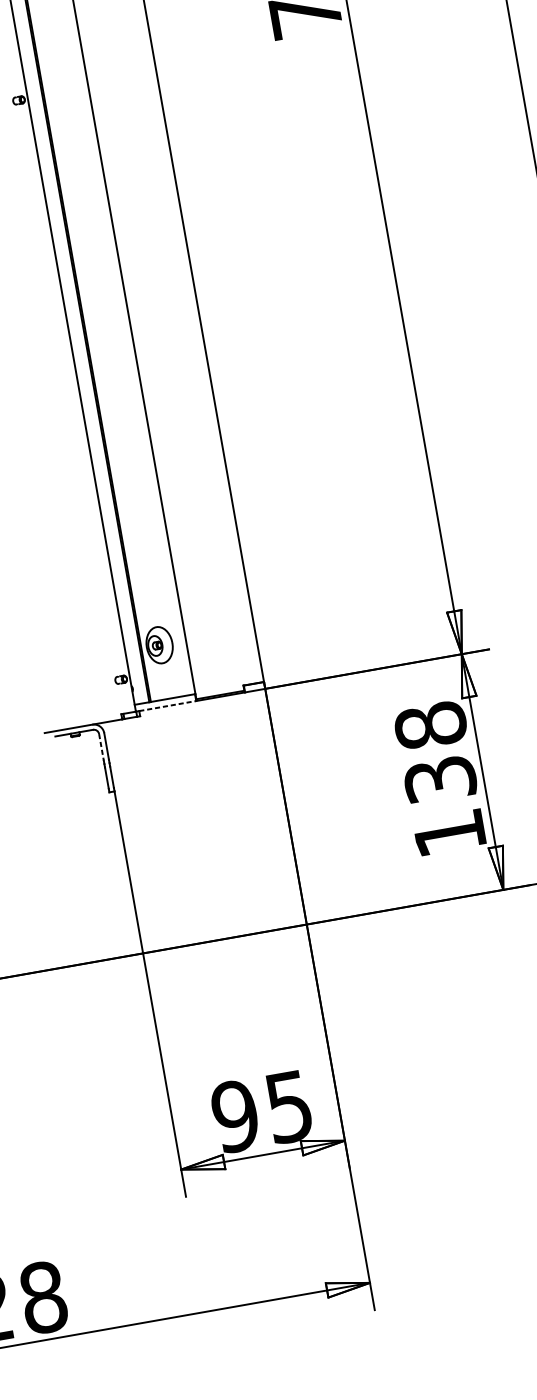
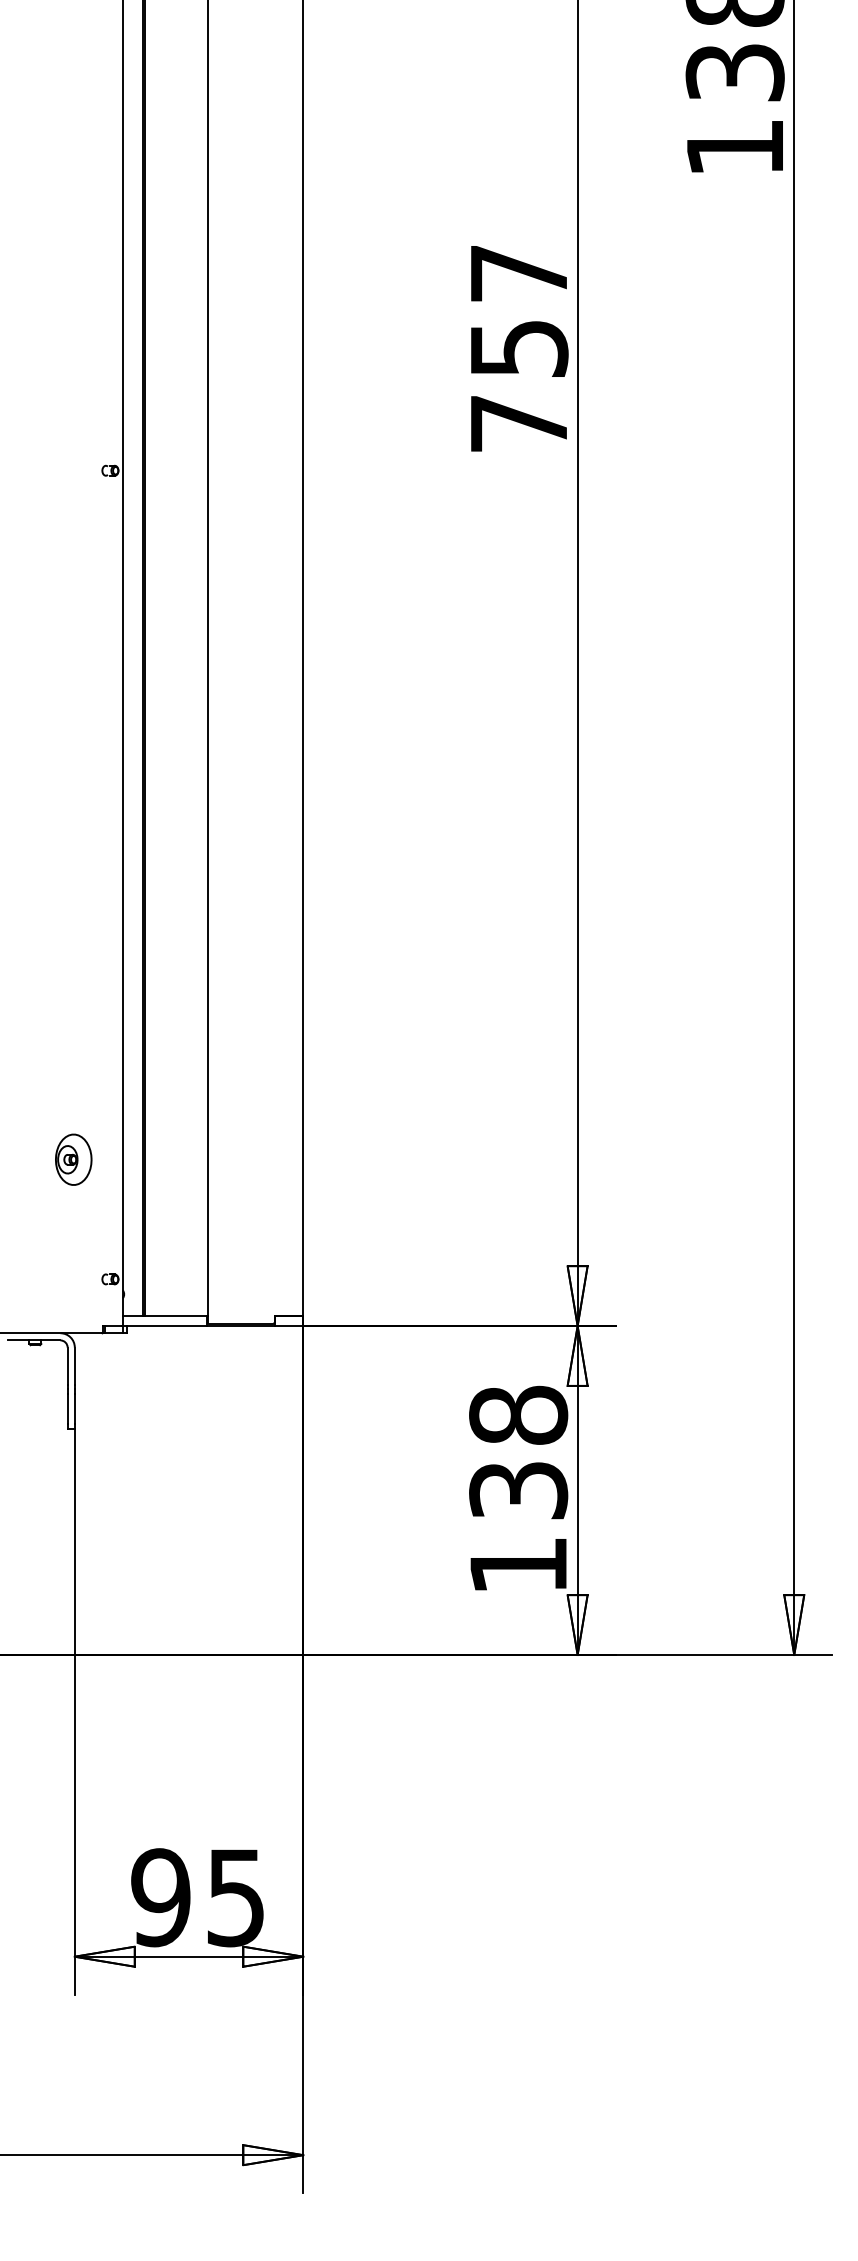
part: (159, 645) -> (73, 1159), moved
line: (168, 706) -> (167, 1326), dashed -> solid
line: (101, 747) -> (67, 1366), dashed -> solid

